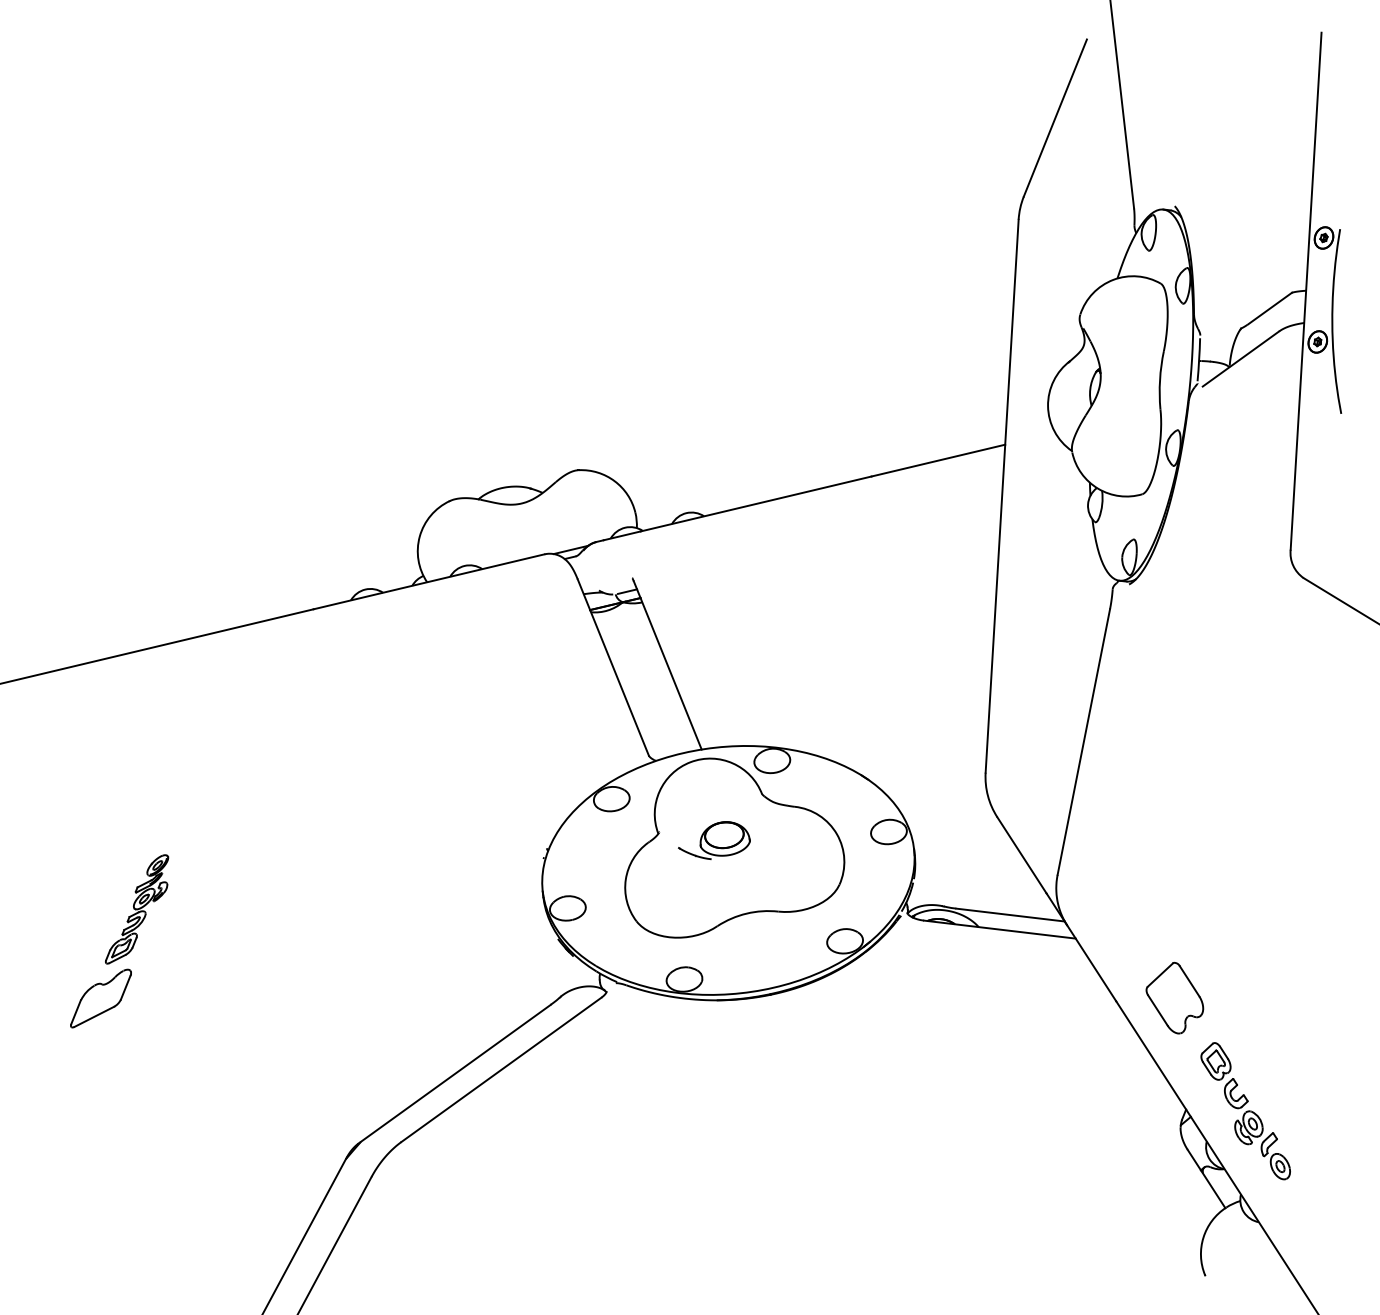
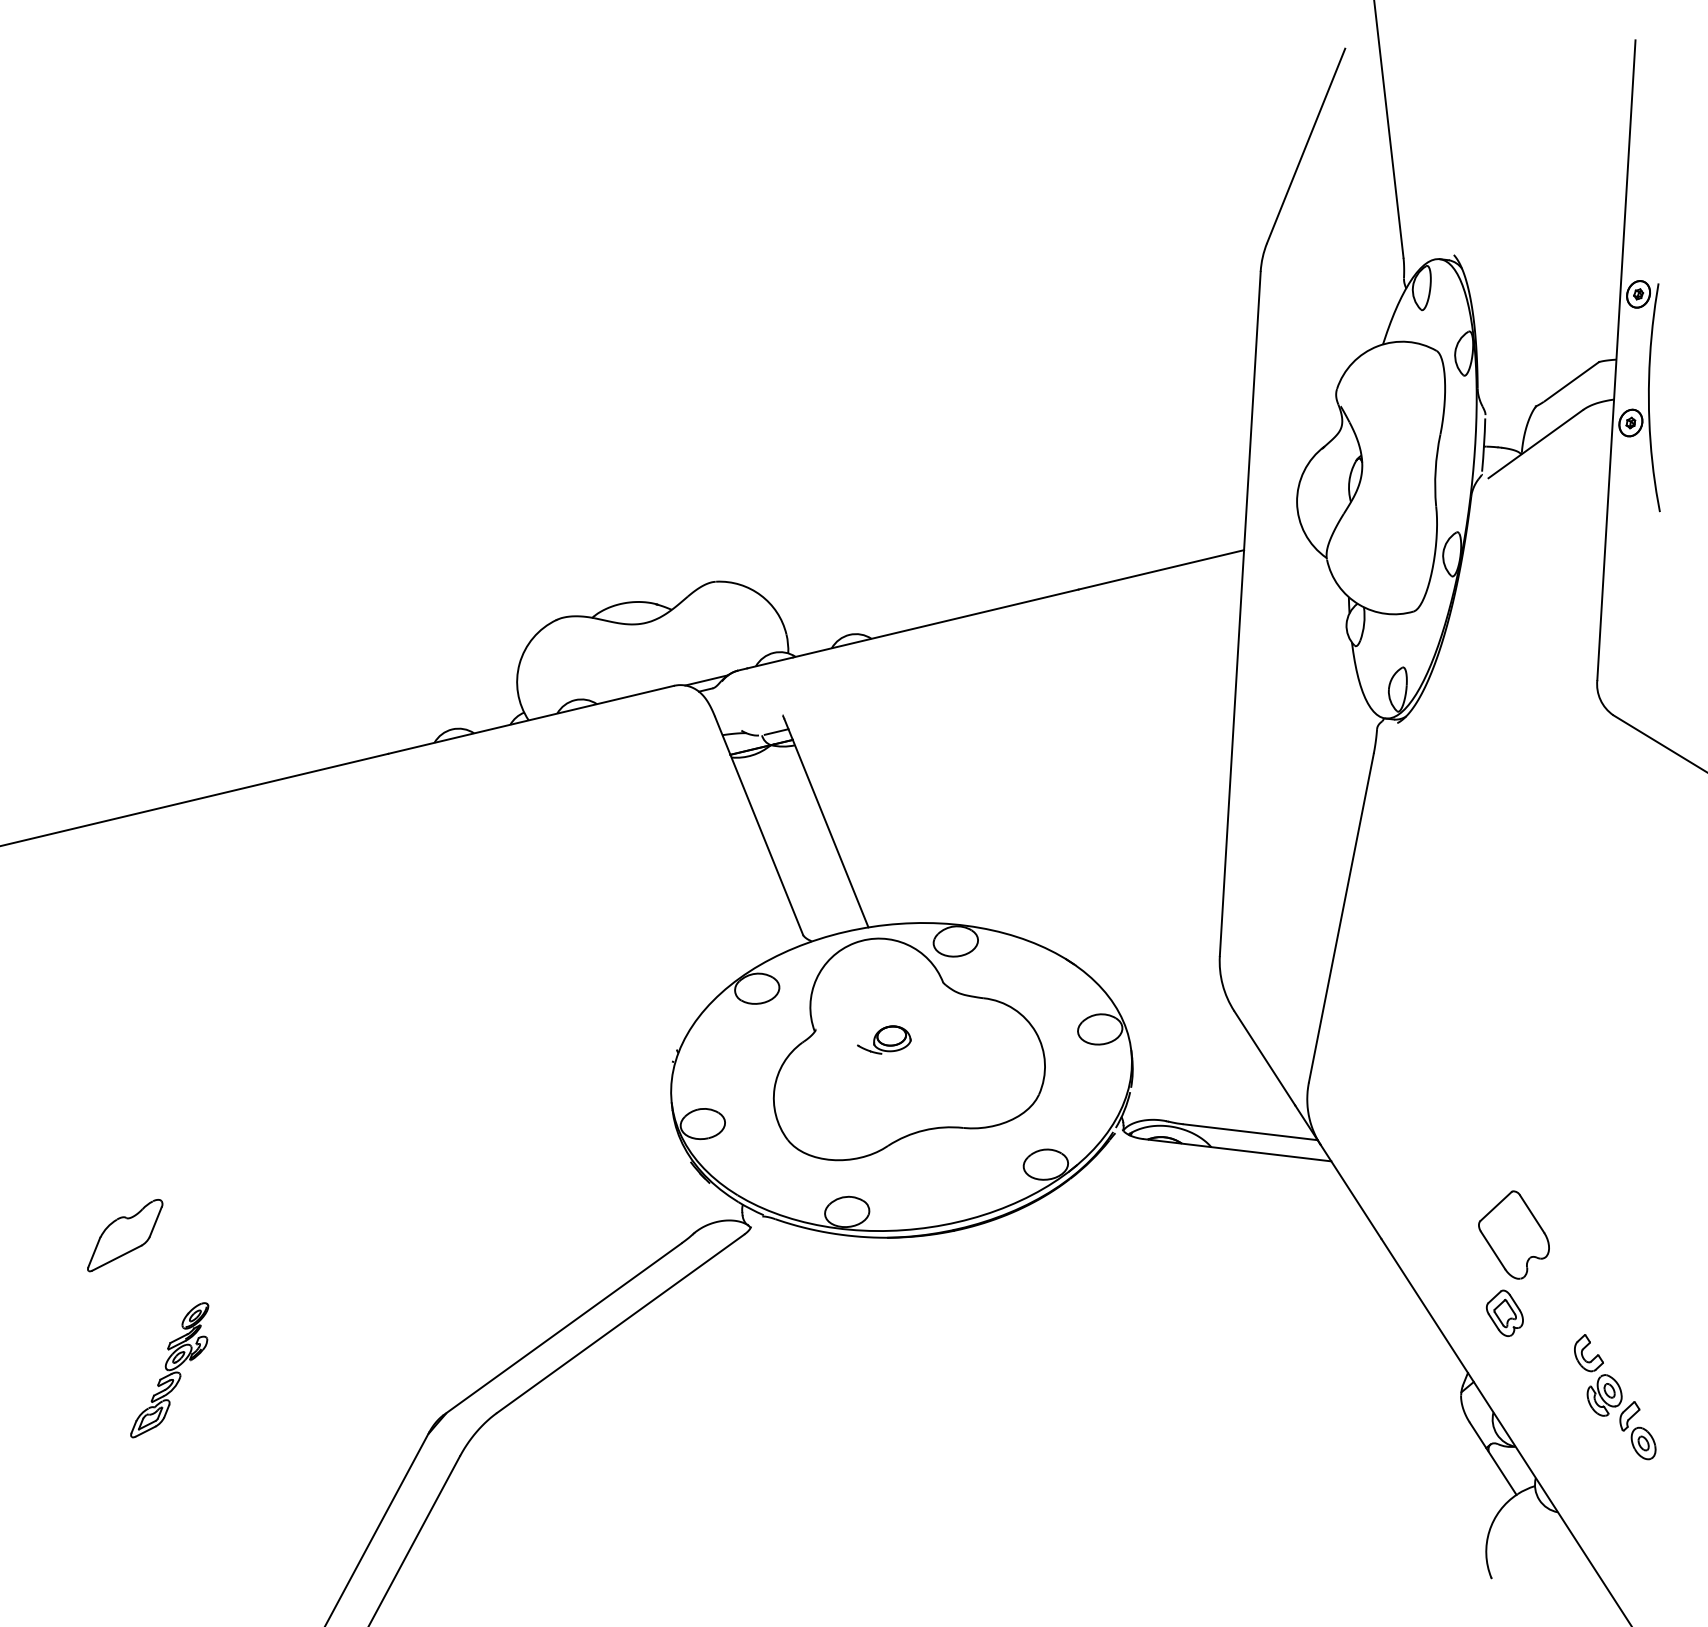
part: (714, 840) -> (884, 1039), size x0.6
part: (136, 909) -> (169, 1370), moved
part: (1174, 997) -> (1513, 1234), moved
part: (1257, 1129) -> (1615, 1397), moved

